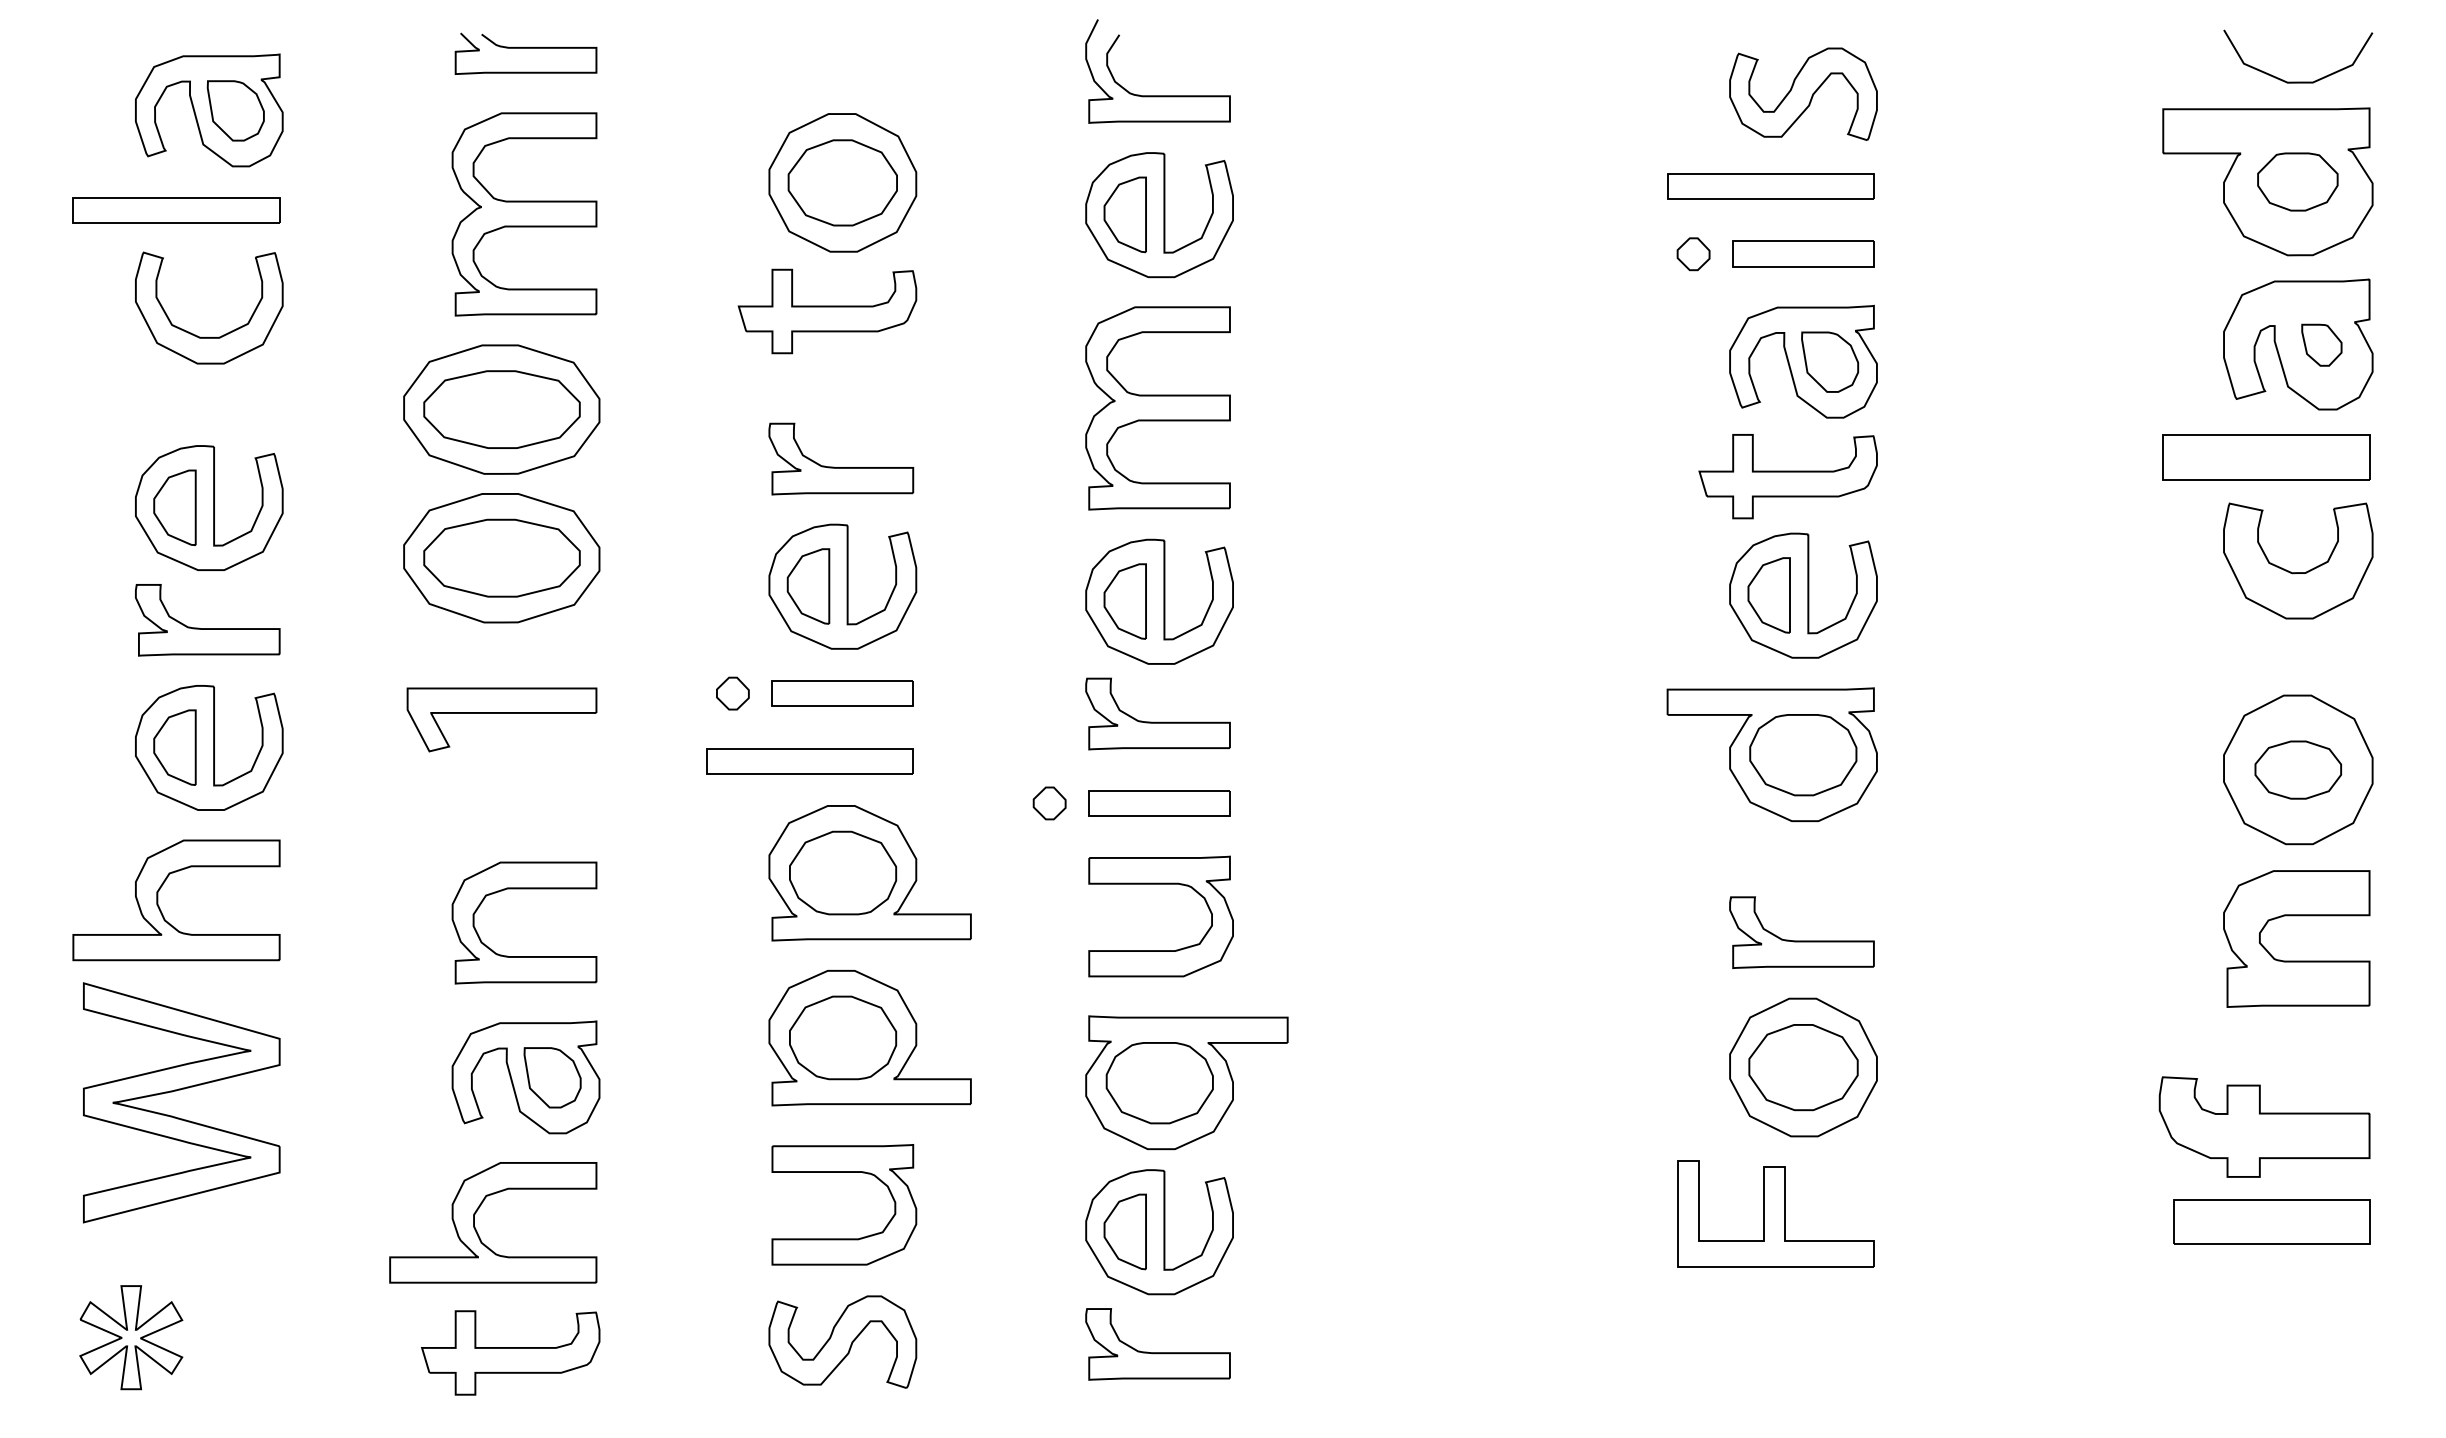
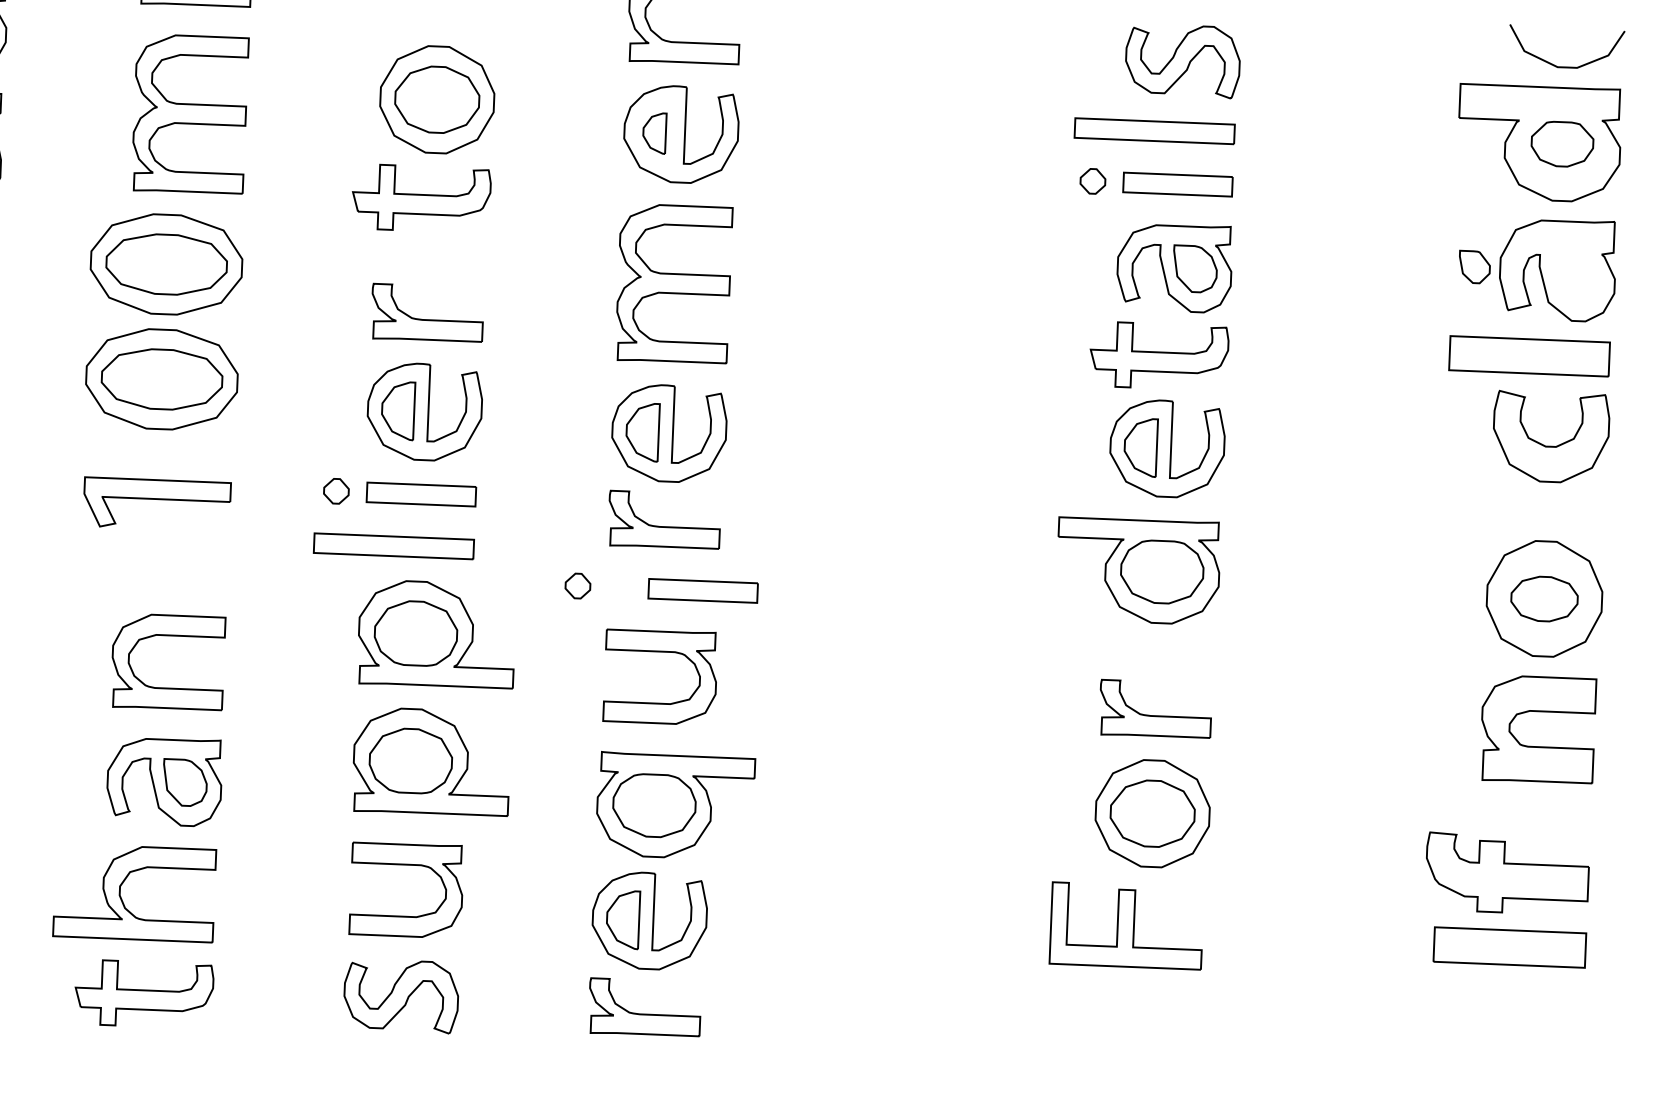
part: (1124, 214) -> (654, 132), size x0.7
part: (2321, 344) -> (1474, 266), moved
part: (1159, 803) -> (703, 591), moved

